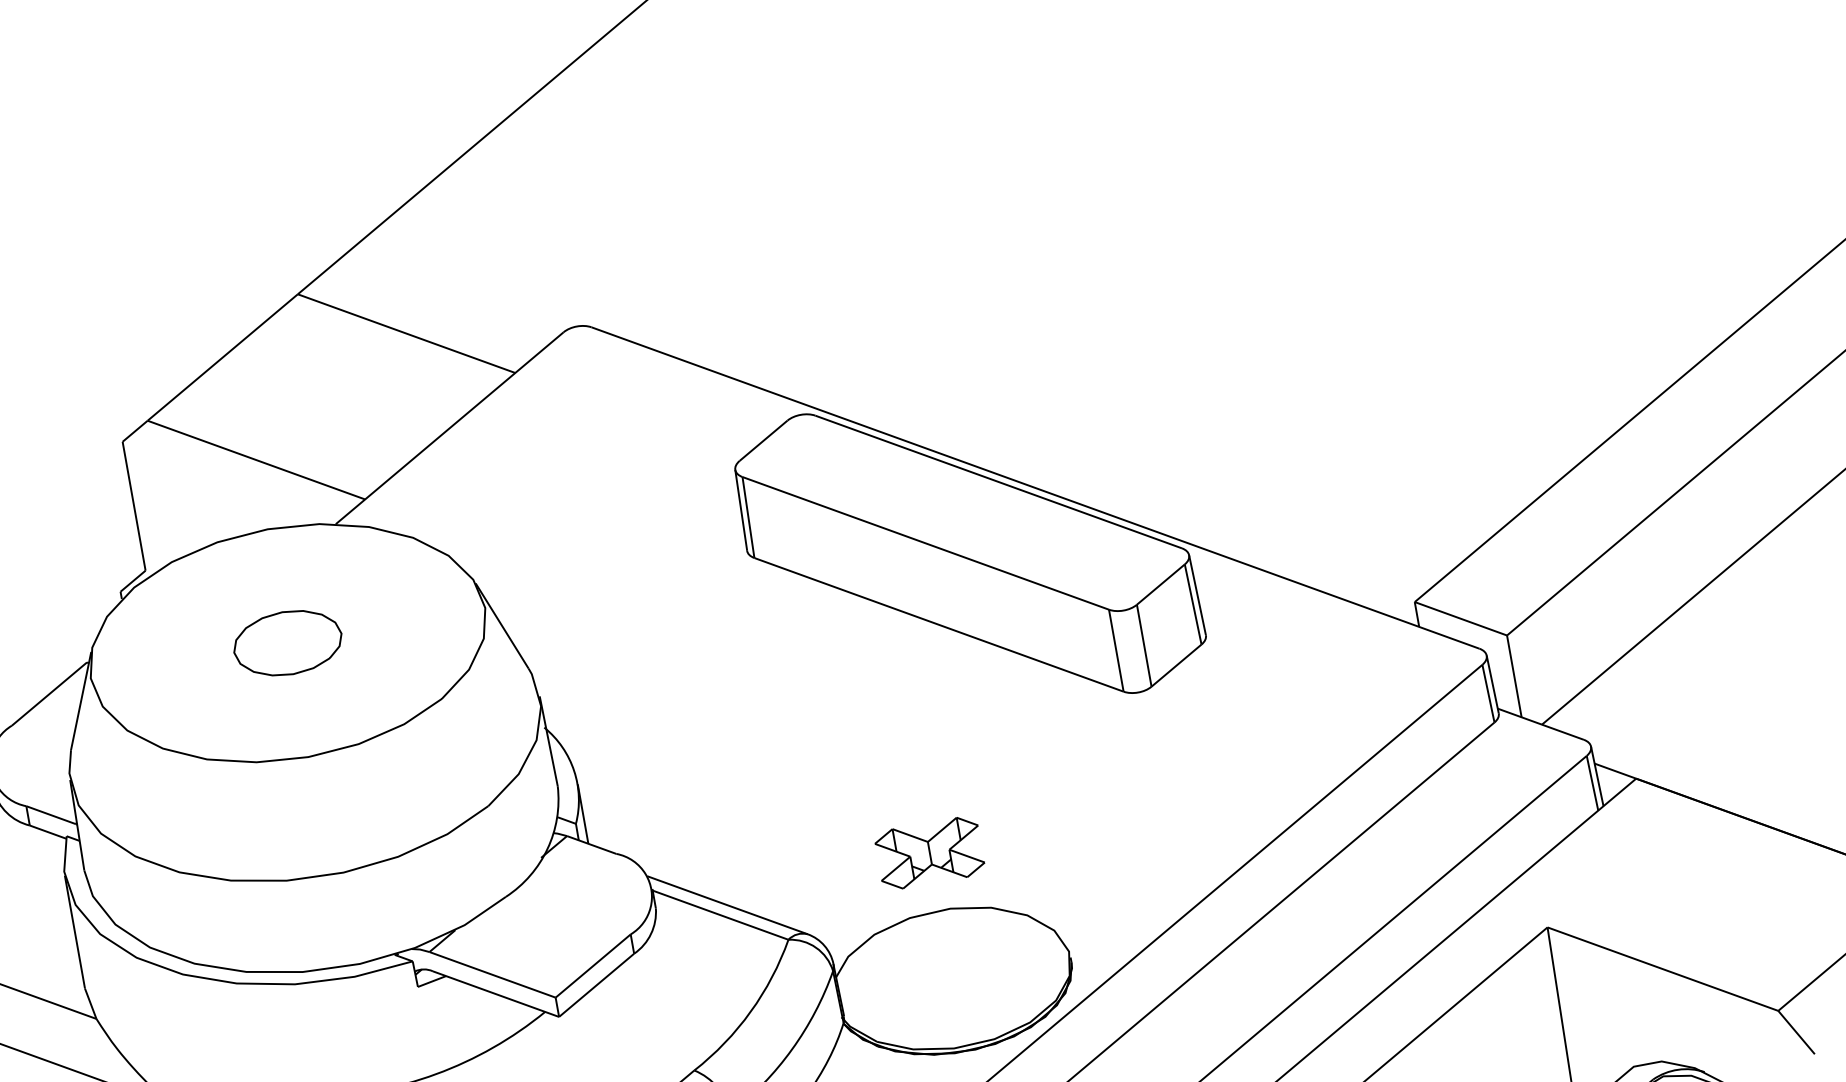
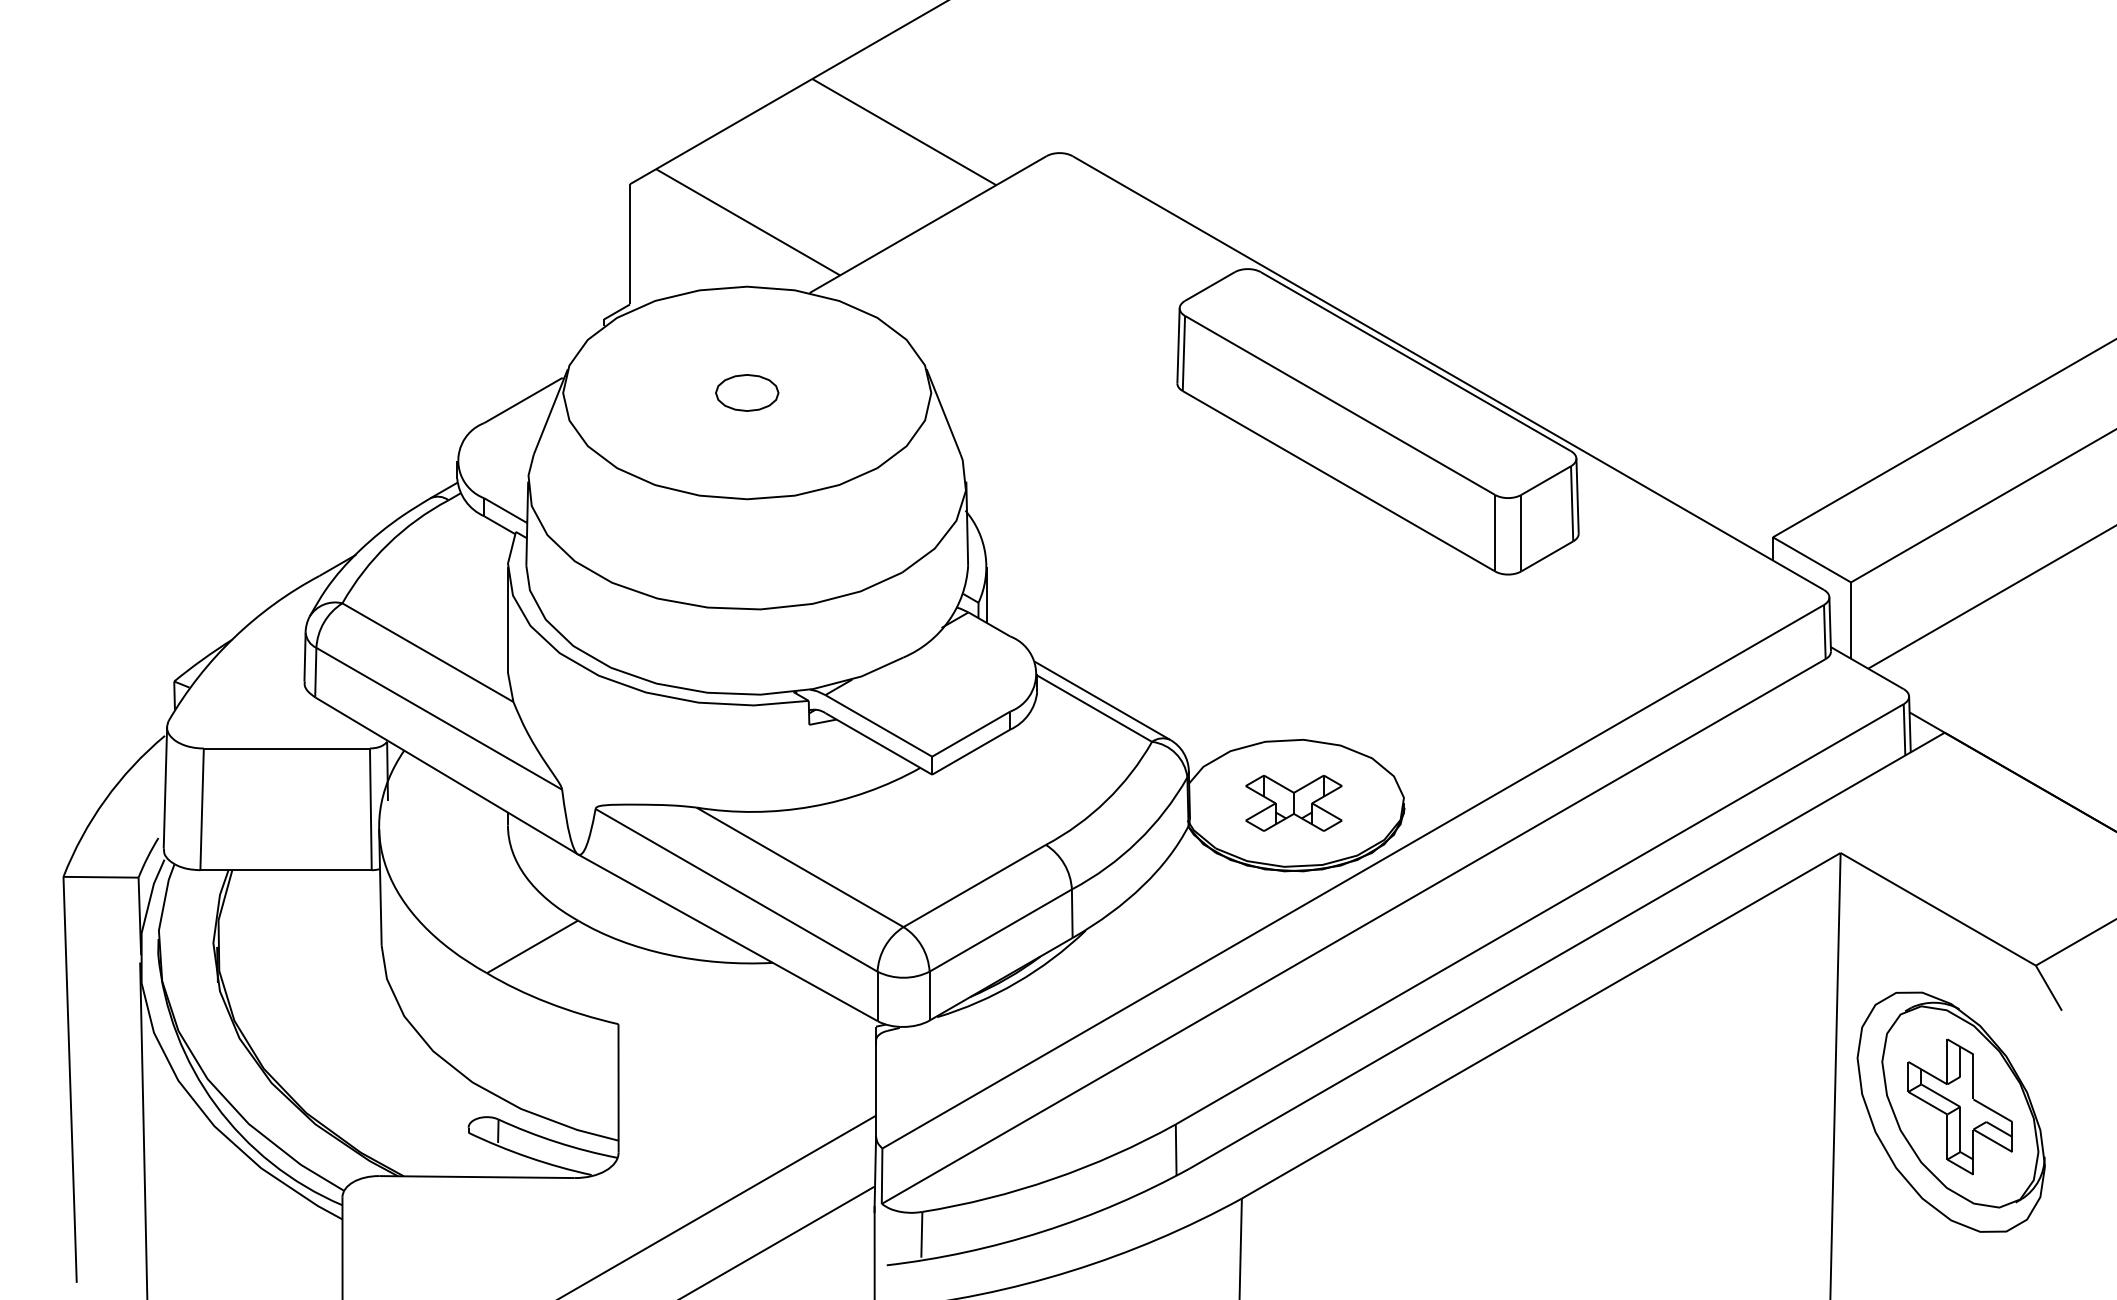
part: (288, 642) -> (747, 392), size x0.62
part: (929, 853) -> (1293, 803), moved

